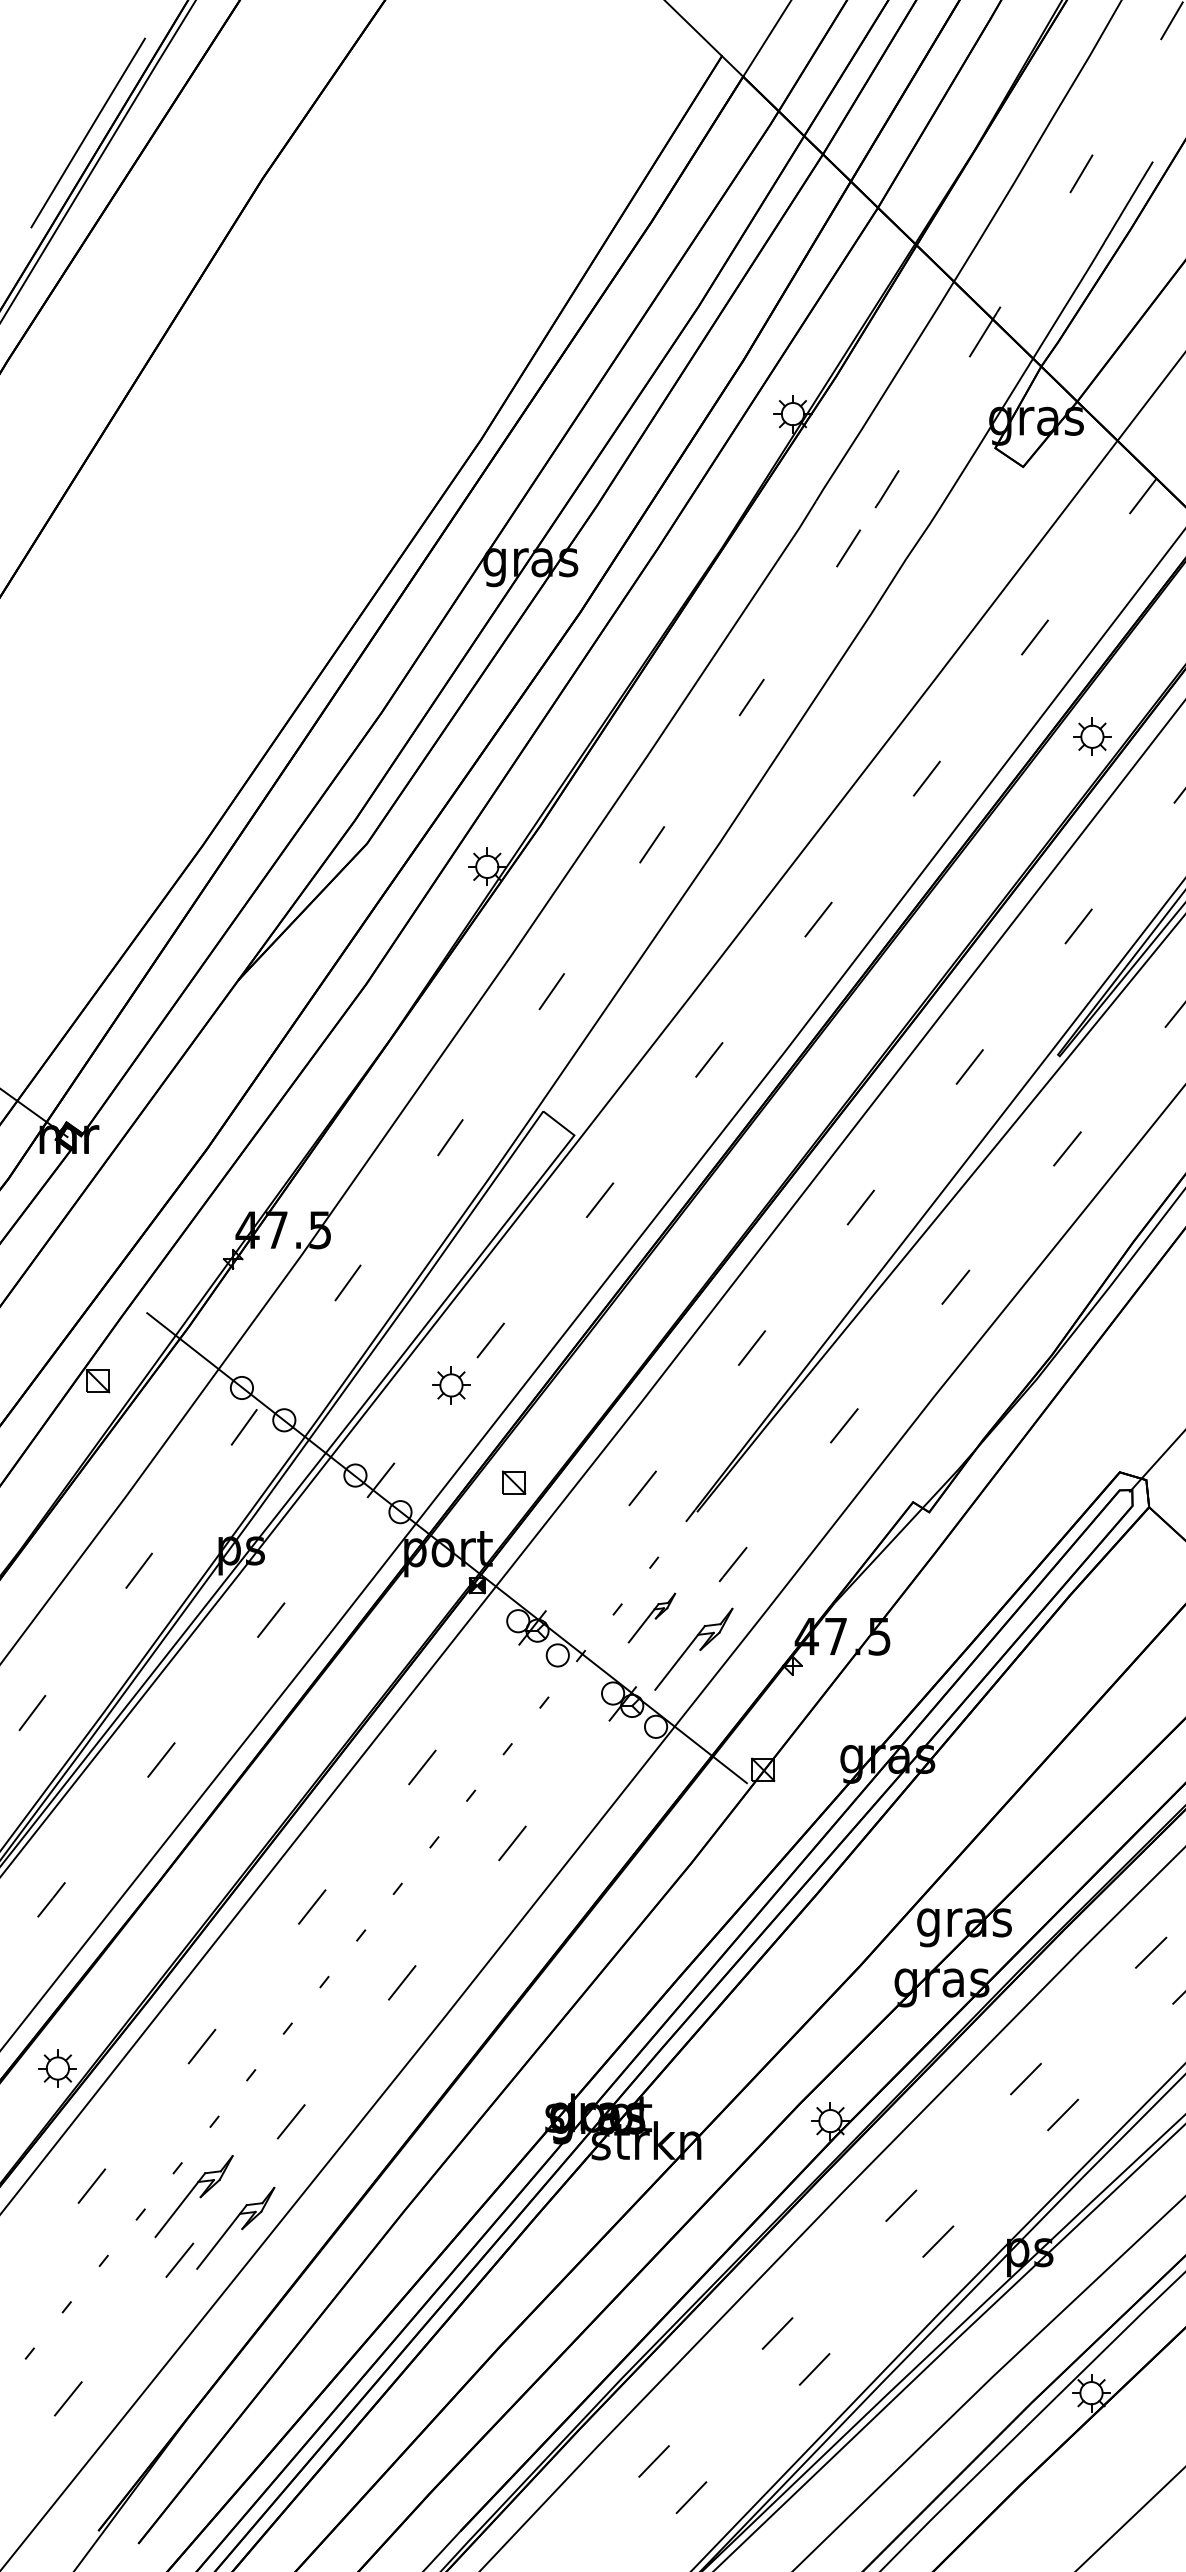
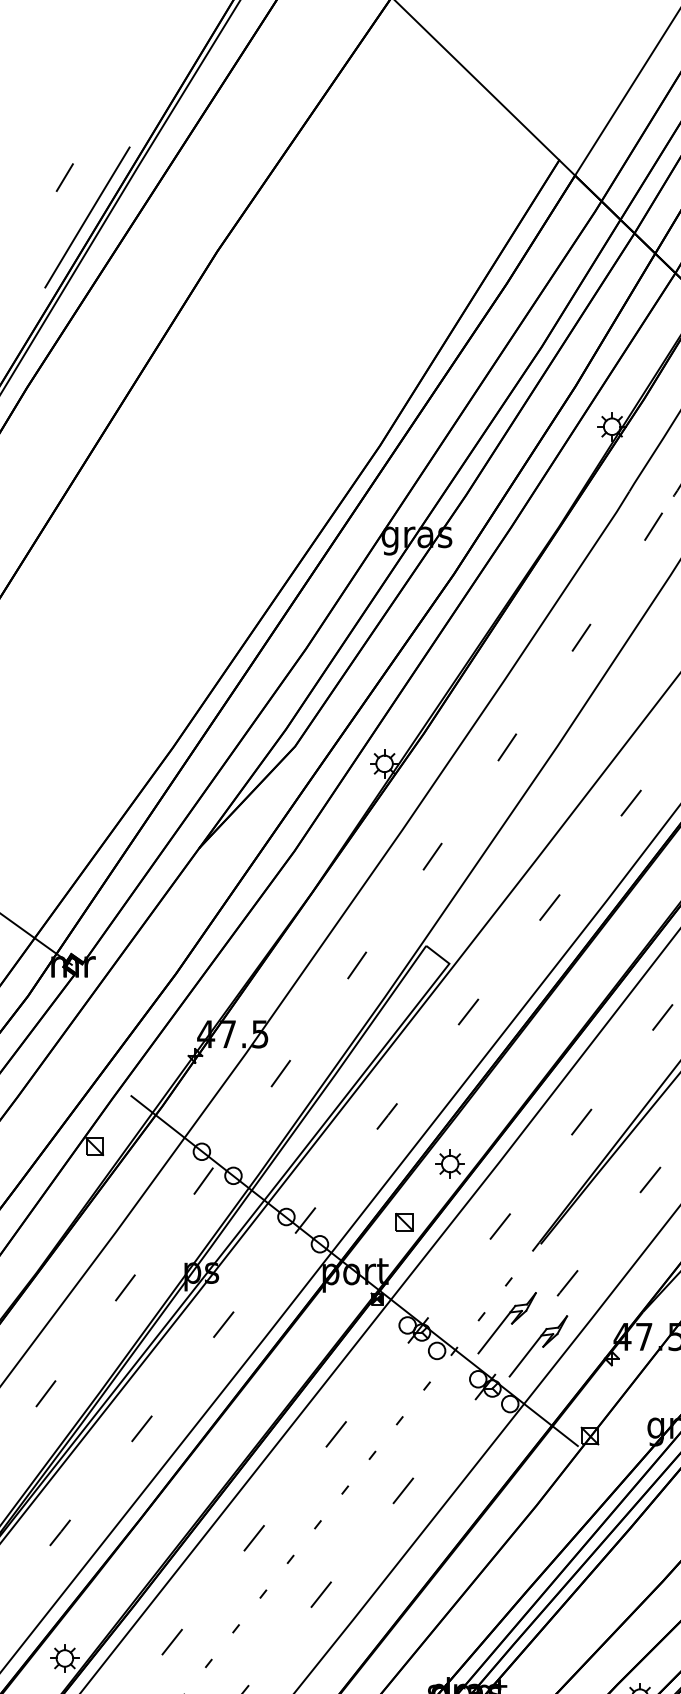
line: (57, 79) -> (64, 177), added
part: (451, 1385) -> (450, 1164), moved
part: (651, 1617) -> (506, 1322), size x1.67

